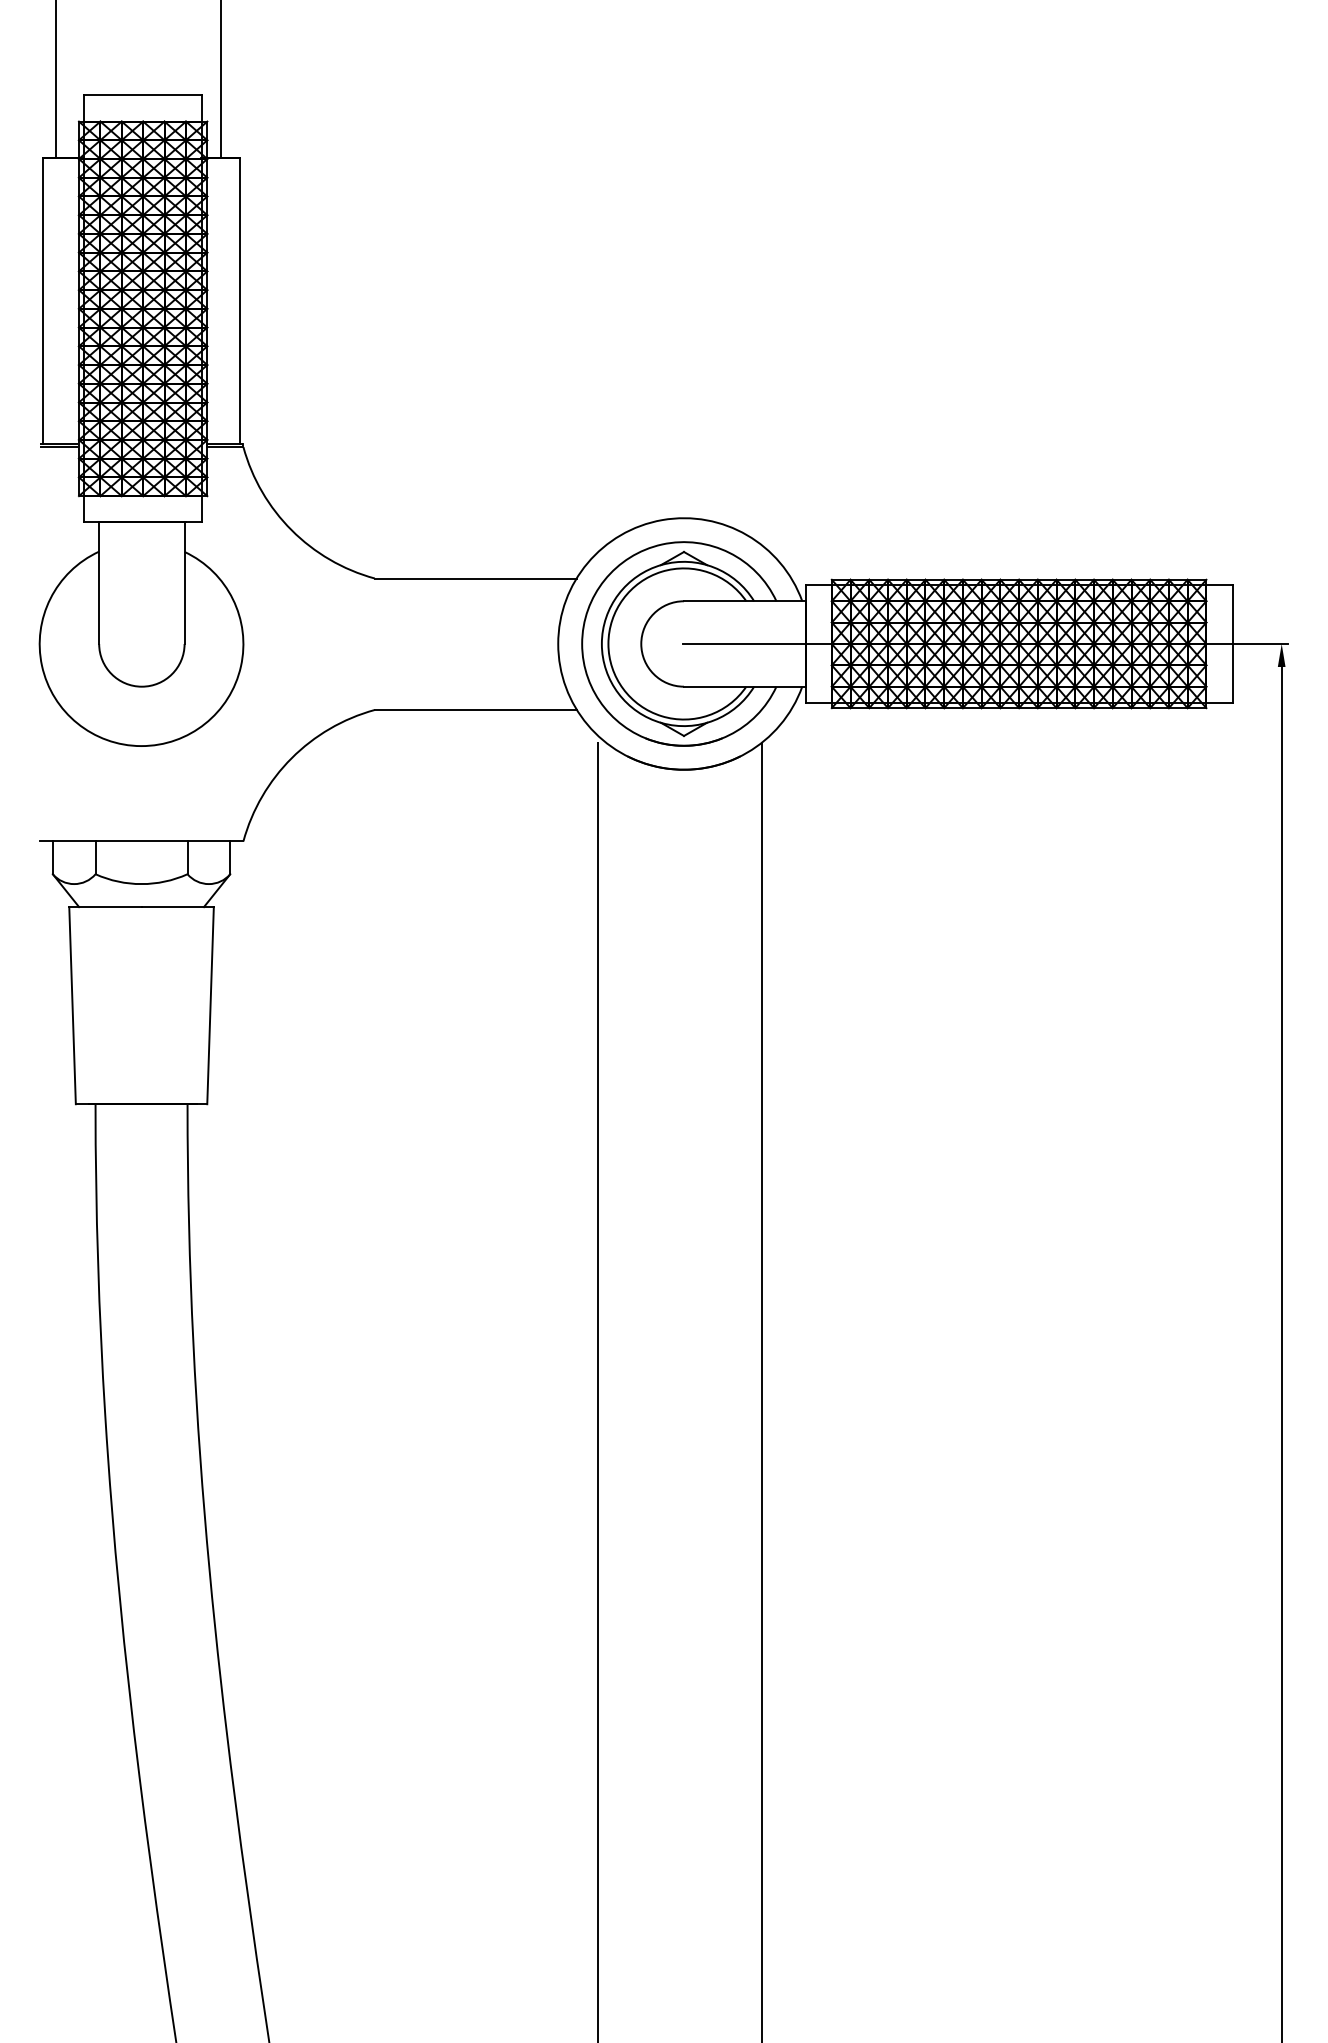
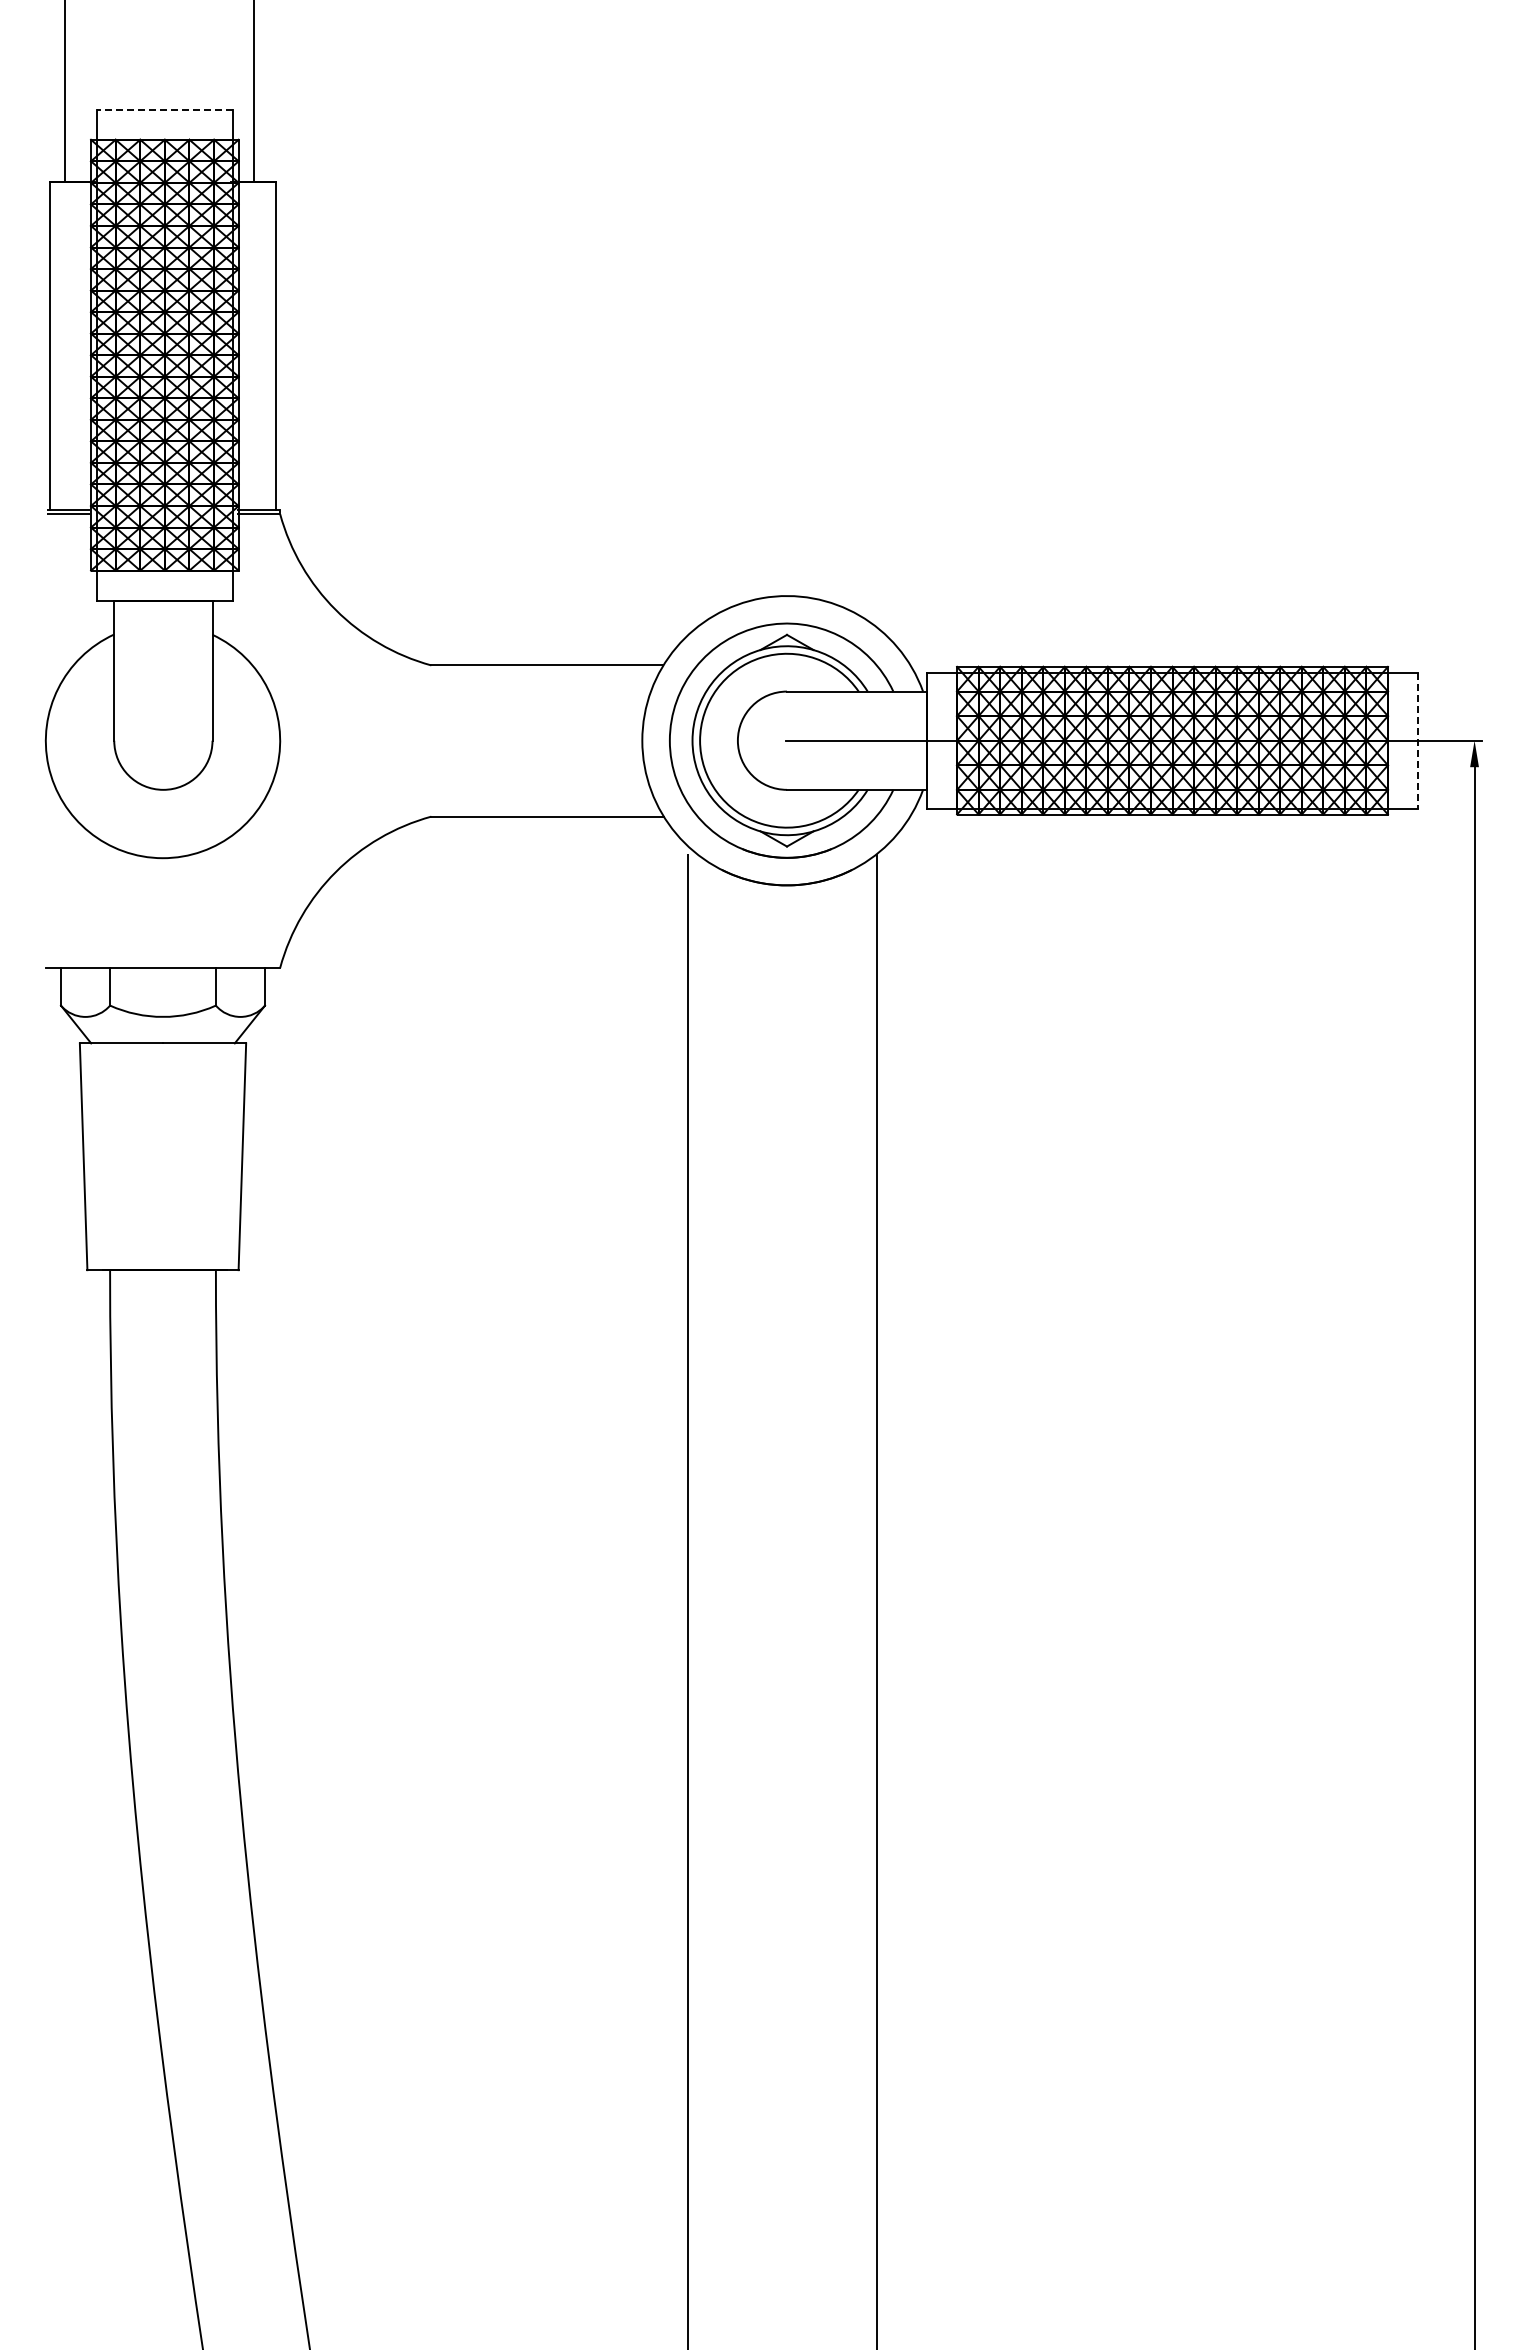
line: (142, 95) -> (164, 109), solid -> dashed
line: (1232, 644) -> (1418, 741), solid -> dashed

